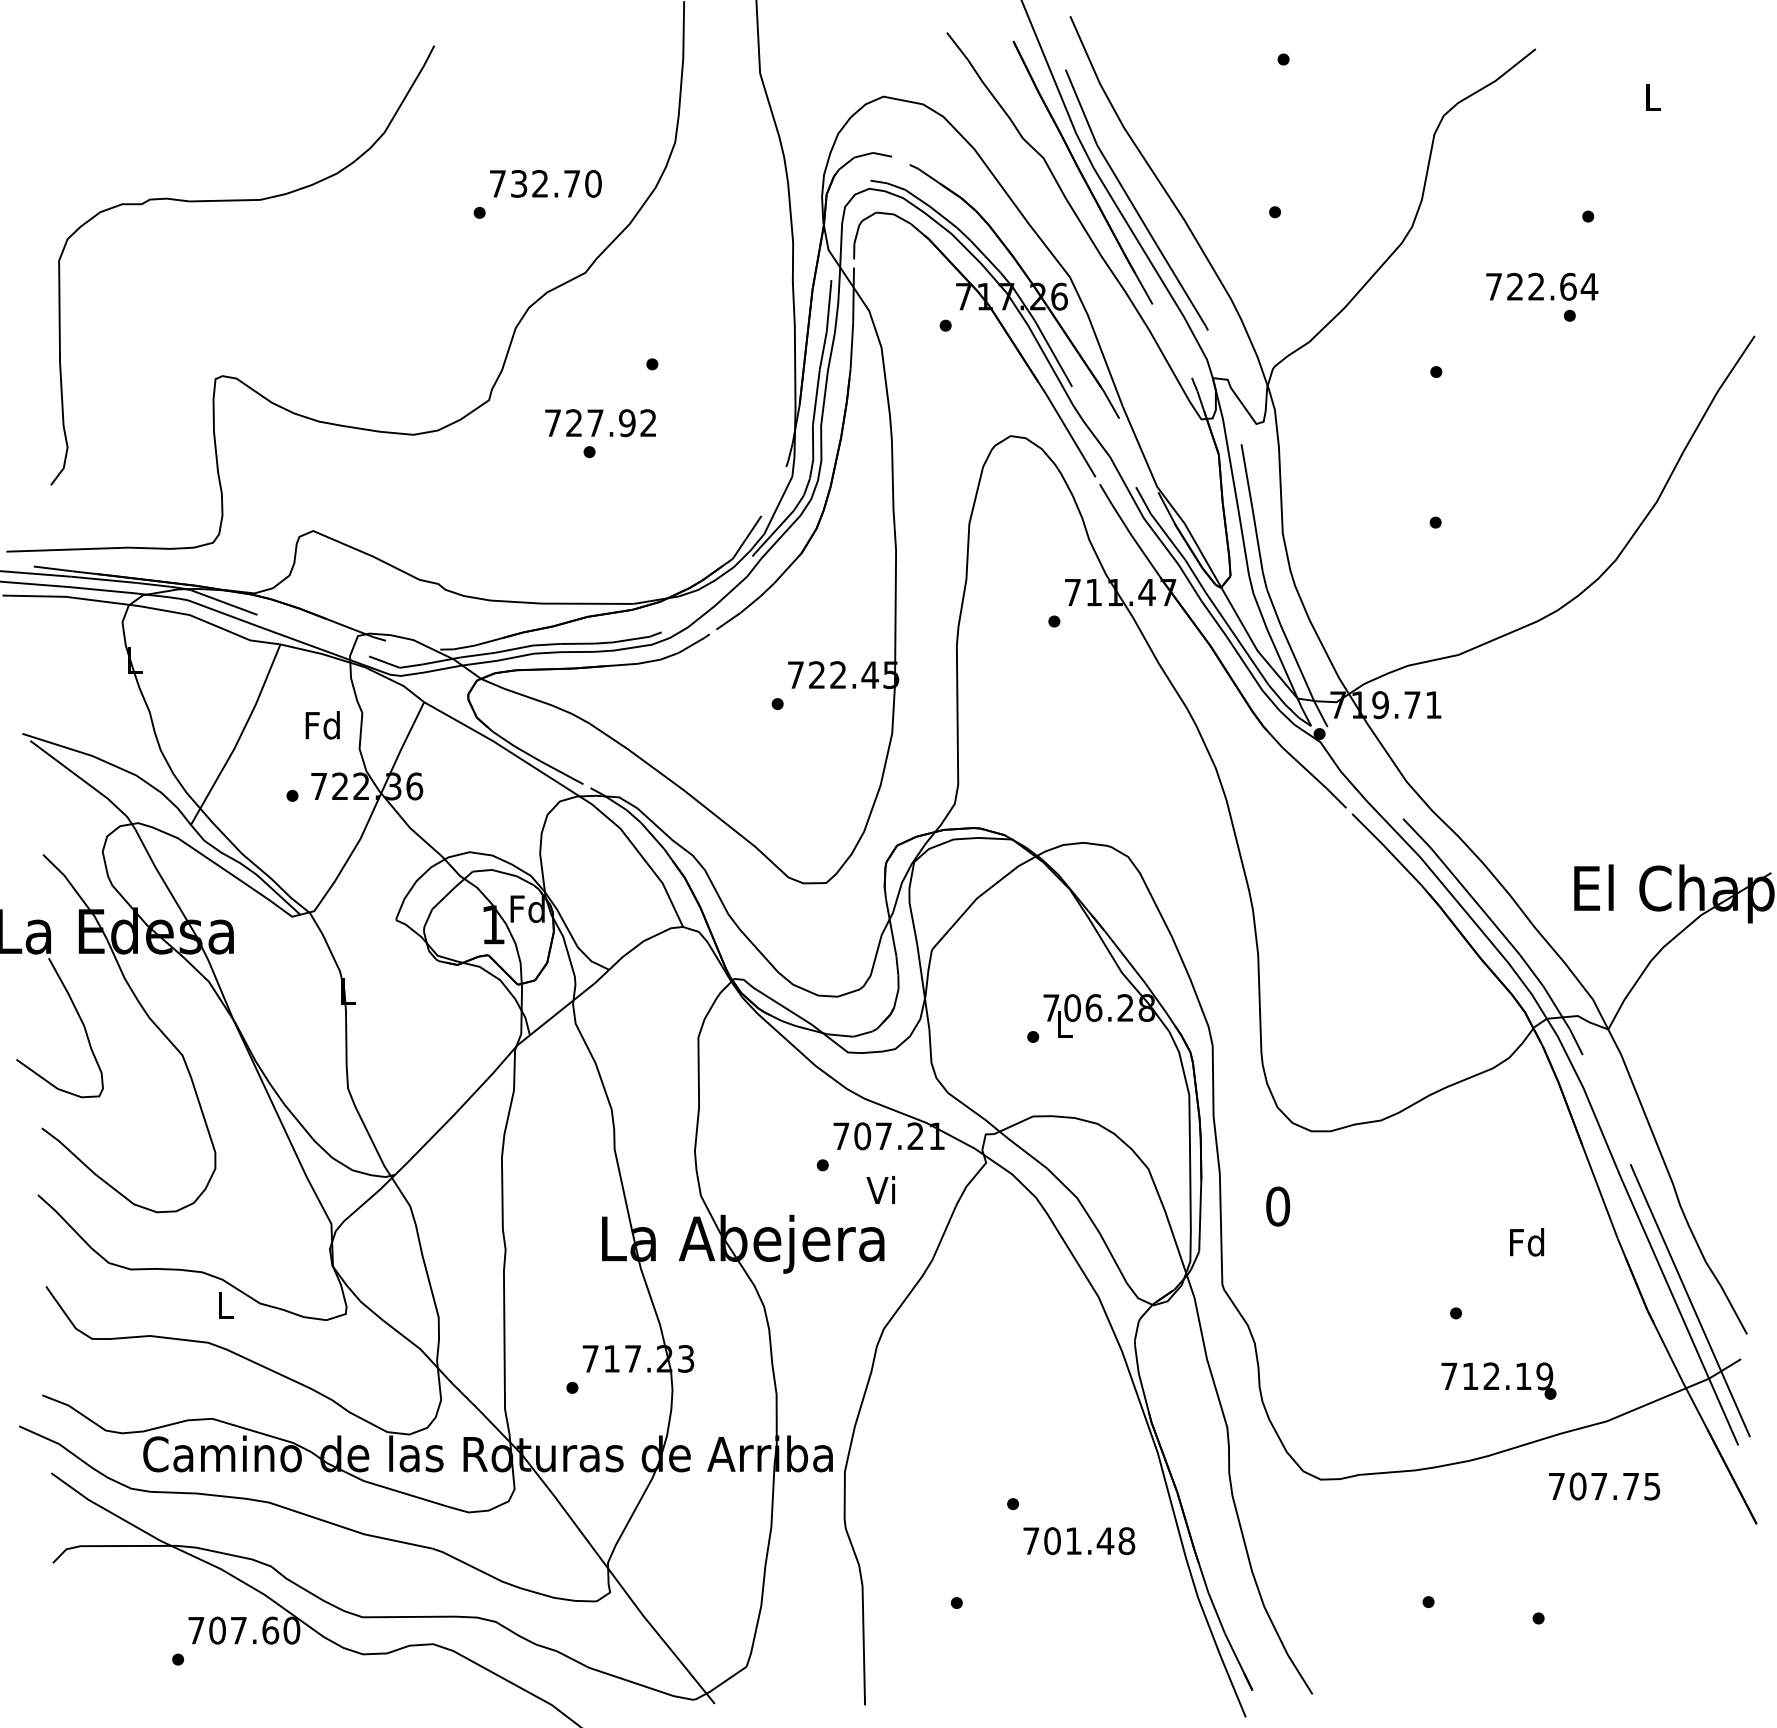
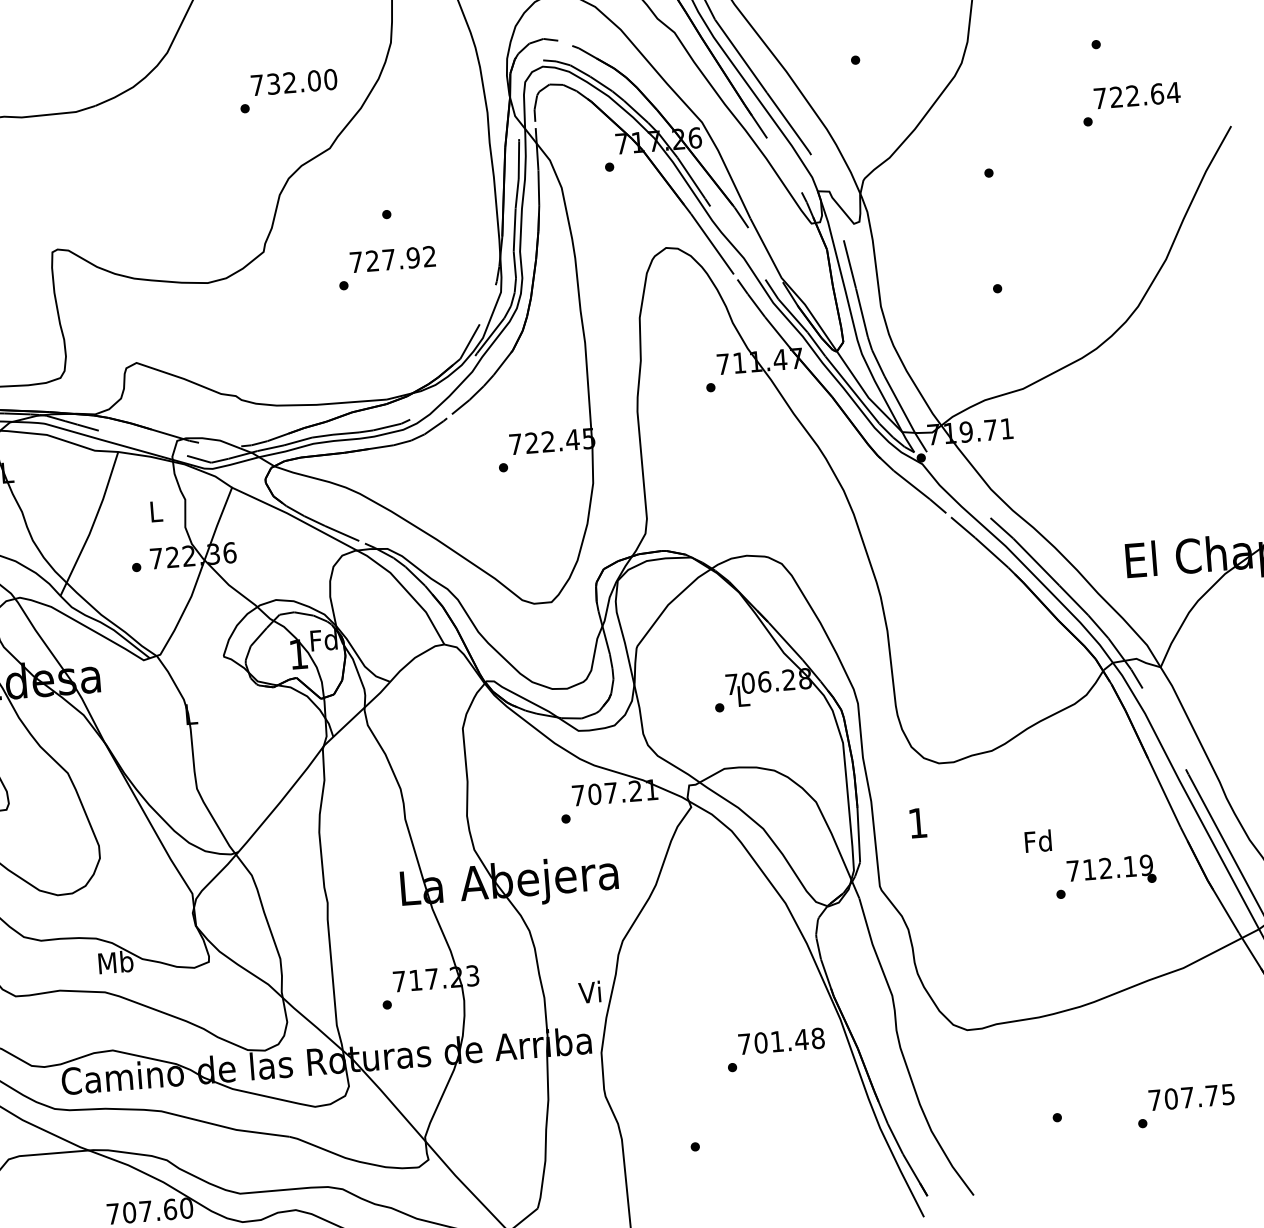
text: (571, 183) -> (313, 80), 732.70 -> 732.00
text: (1542, 286) -> (1137, 95), moved
text: (600, 423) -> (392, 259), moved
text: (322, 725) -> (155, 511), Fd -> L
text: (880, 1189) -> (589, 991), moved
text: (1278, 1206) -> (918, 823), 0 -> 1
text: (1526, 1242) -> (1037, 841), moved
text: (225, 1304) -> (115, 961), L -> Mb
text: (1498, 1380) -> (1111, 871), moved
text: (1604, 1486) -> (1191, 1097), moved
text: (1079, 1541) -> (781, 1041), moved

